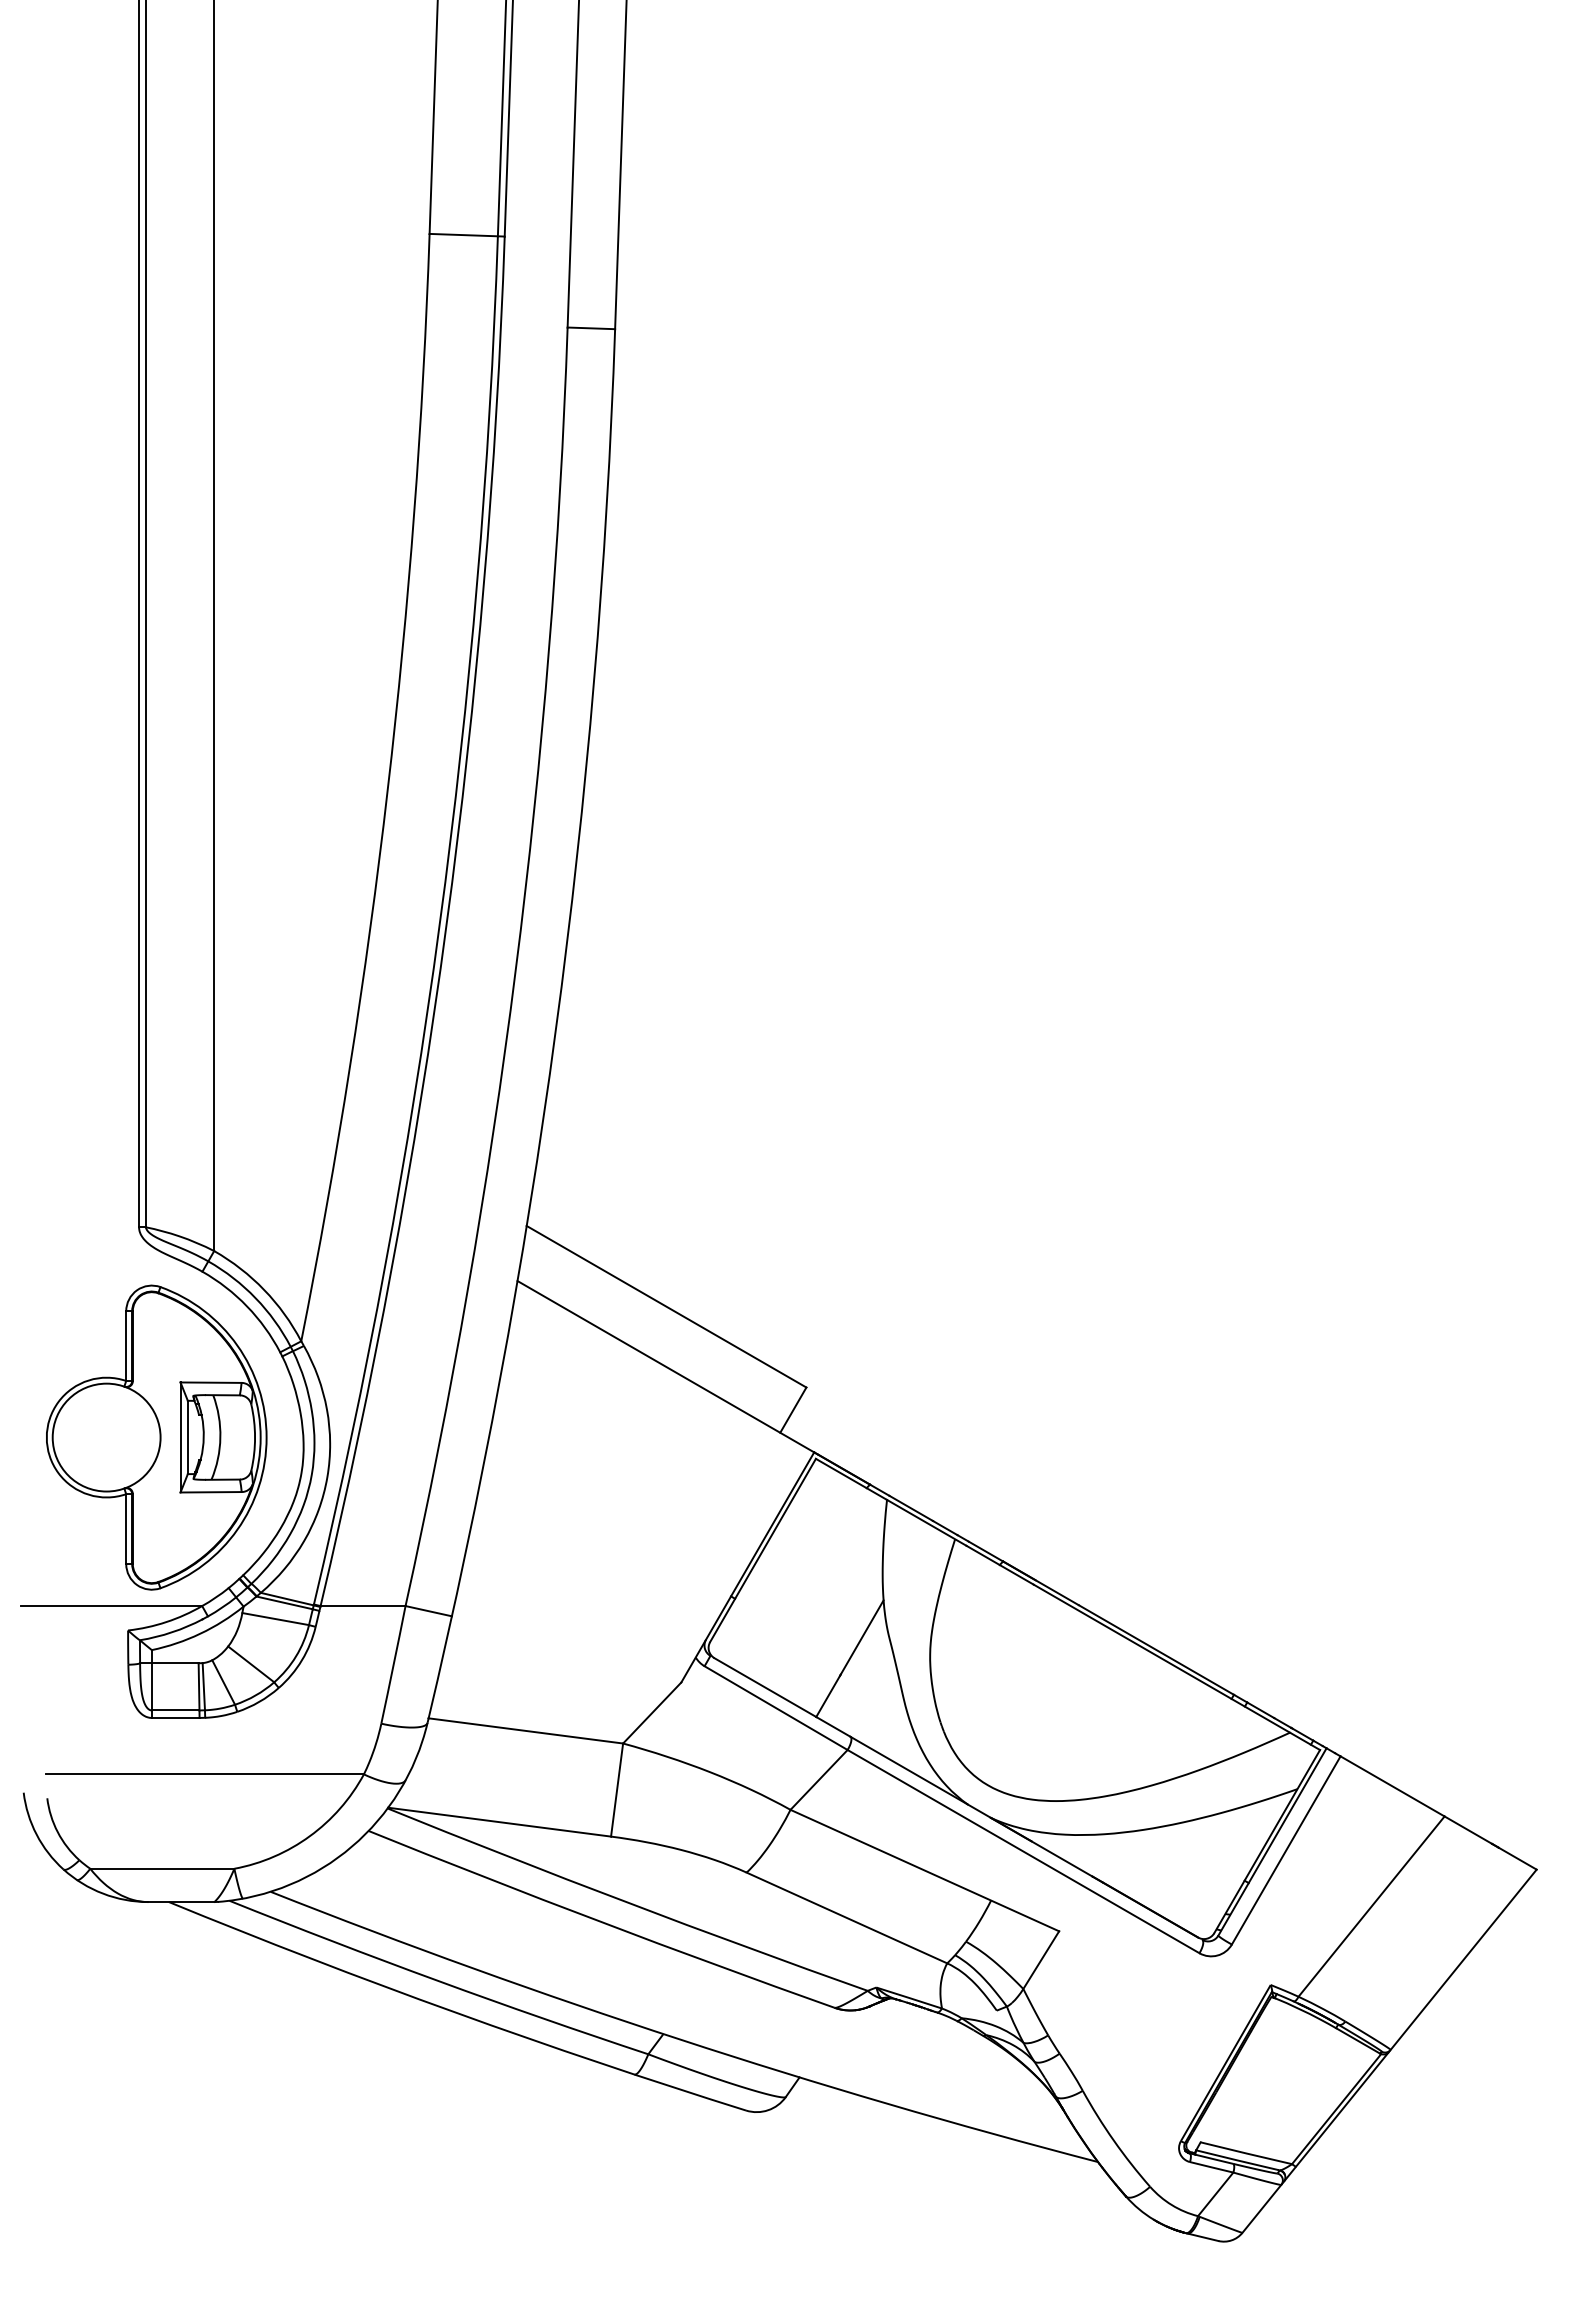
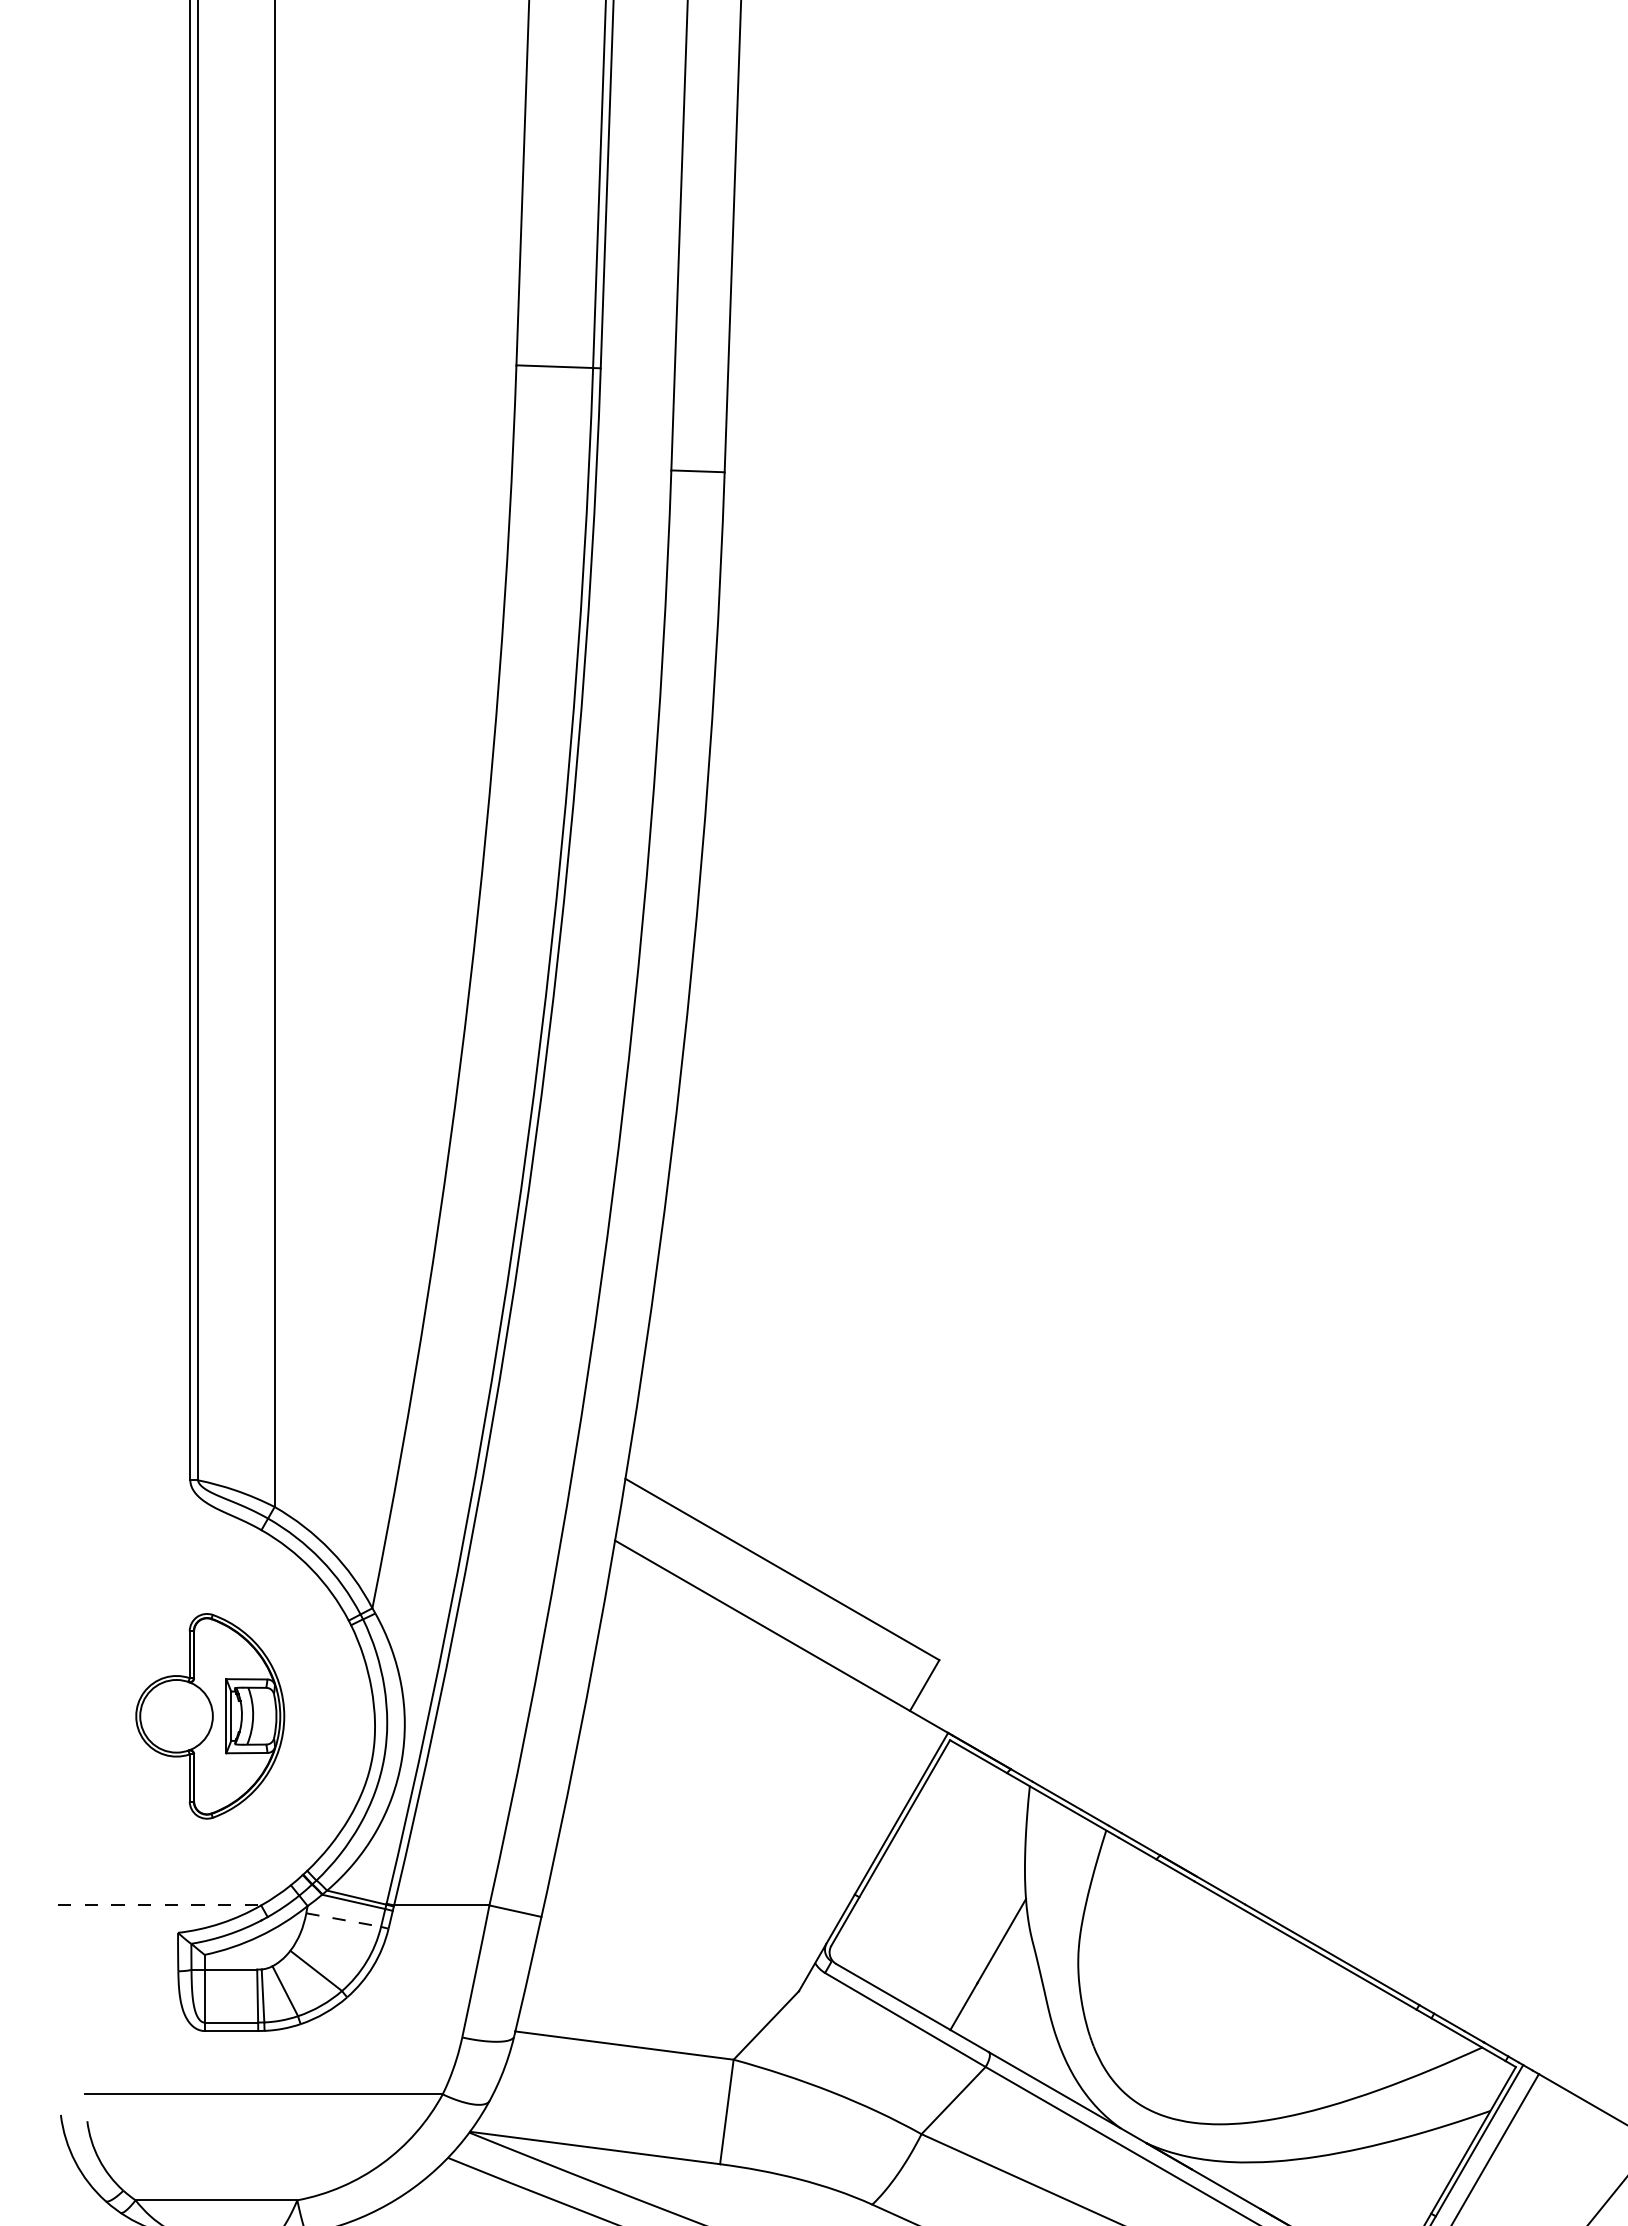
part: (156, 1437) -> (209, 1716), size x0.6
line: (112, 1606) -> (160, 1905), solid -> dashed
line: (275, 1619) -> (343, 1920), solid -> dashed

